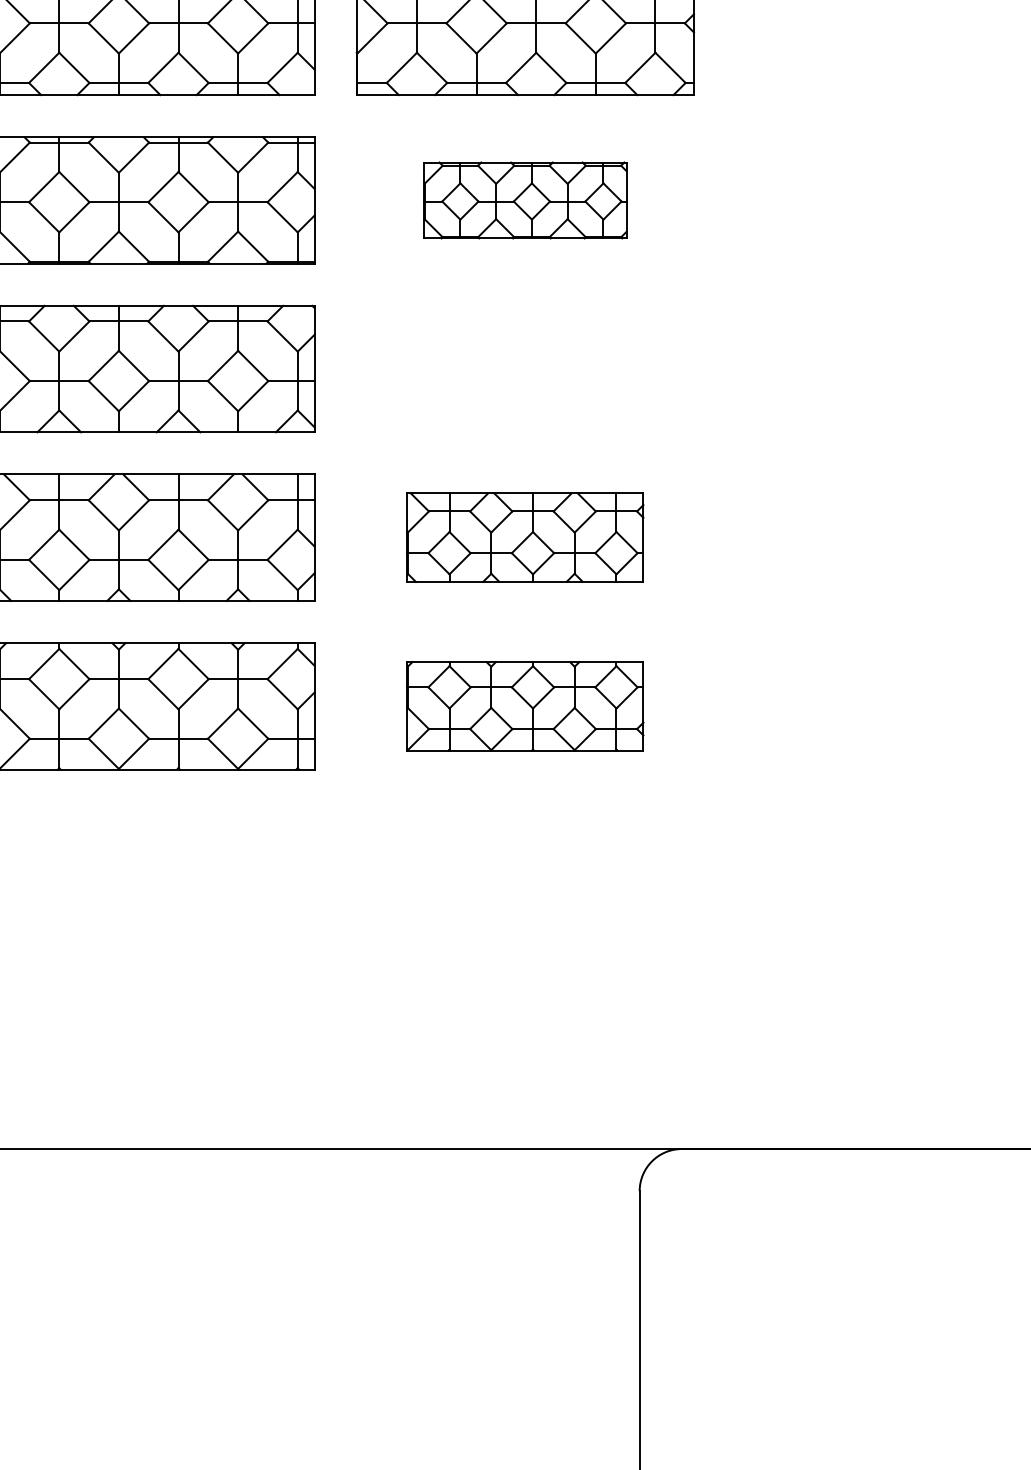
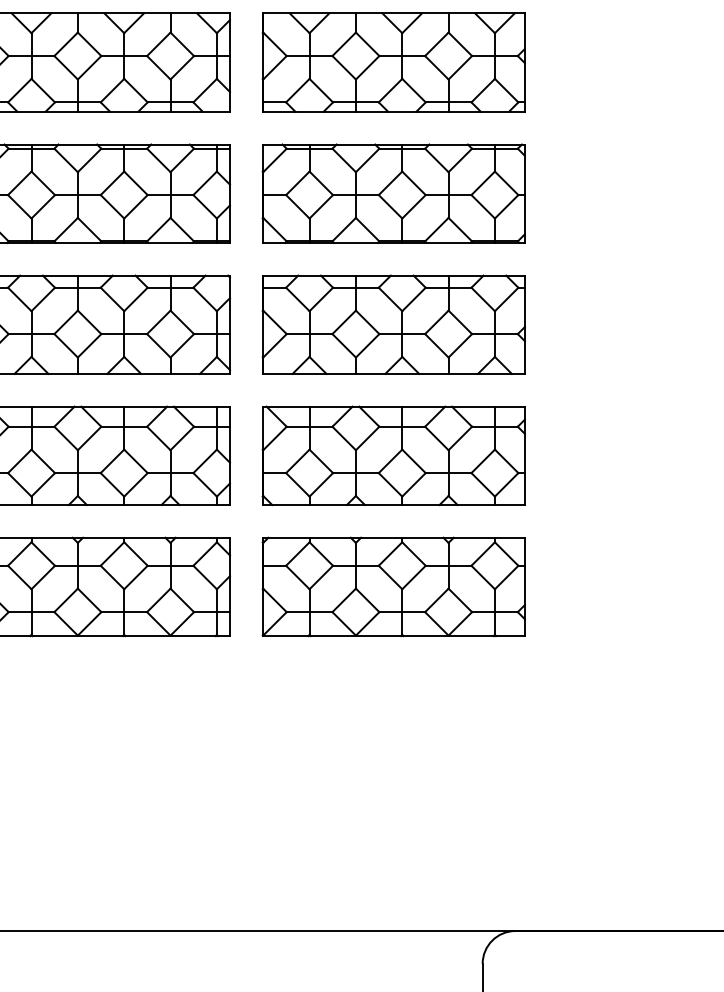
part: (525, 200) -> (393, 193), size x1.67
part: (524, 368) -> (393, 324), added
part: (525, 537) -> (393, 455), size x1.43
part: (525, 706) -> (393, 587), size x1.43

